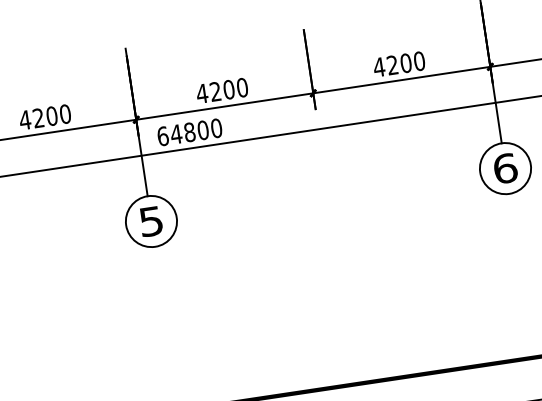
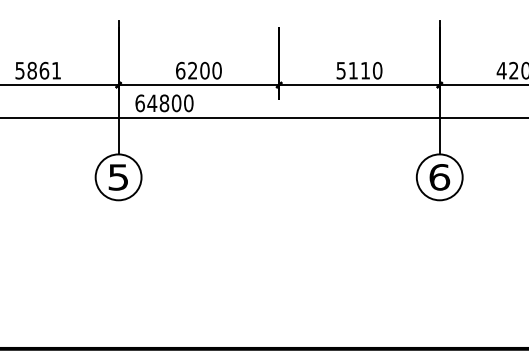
text: (392, 64) -> (353, 70), 4200 -> 5110
text: (202, 93) -> (180, 70), 4200 -> 6200
text: (45, 116) -> (38, 70), 4200 -> 5861

